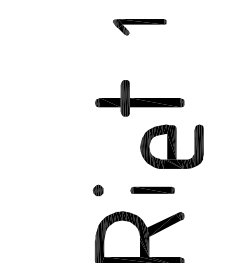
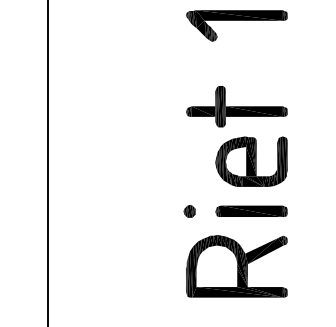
part: (139, 26) -> (236, 25), size x1.67
part: (171, 146) -> (251, 161), moved
part: (152, 189) -> (251, 210), size x1.43

